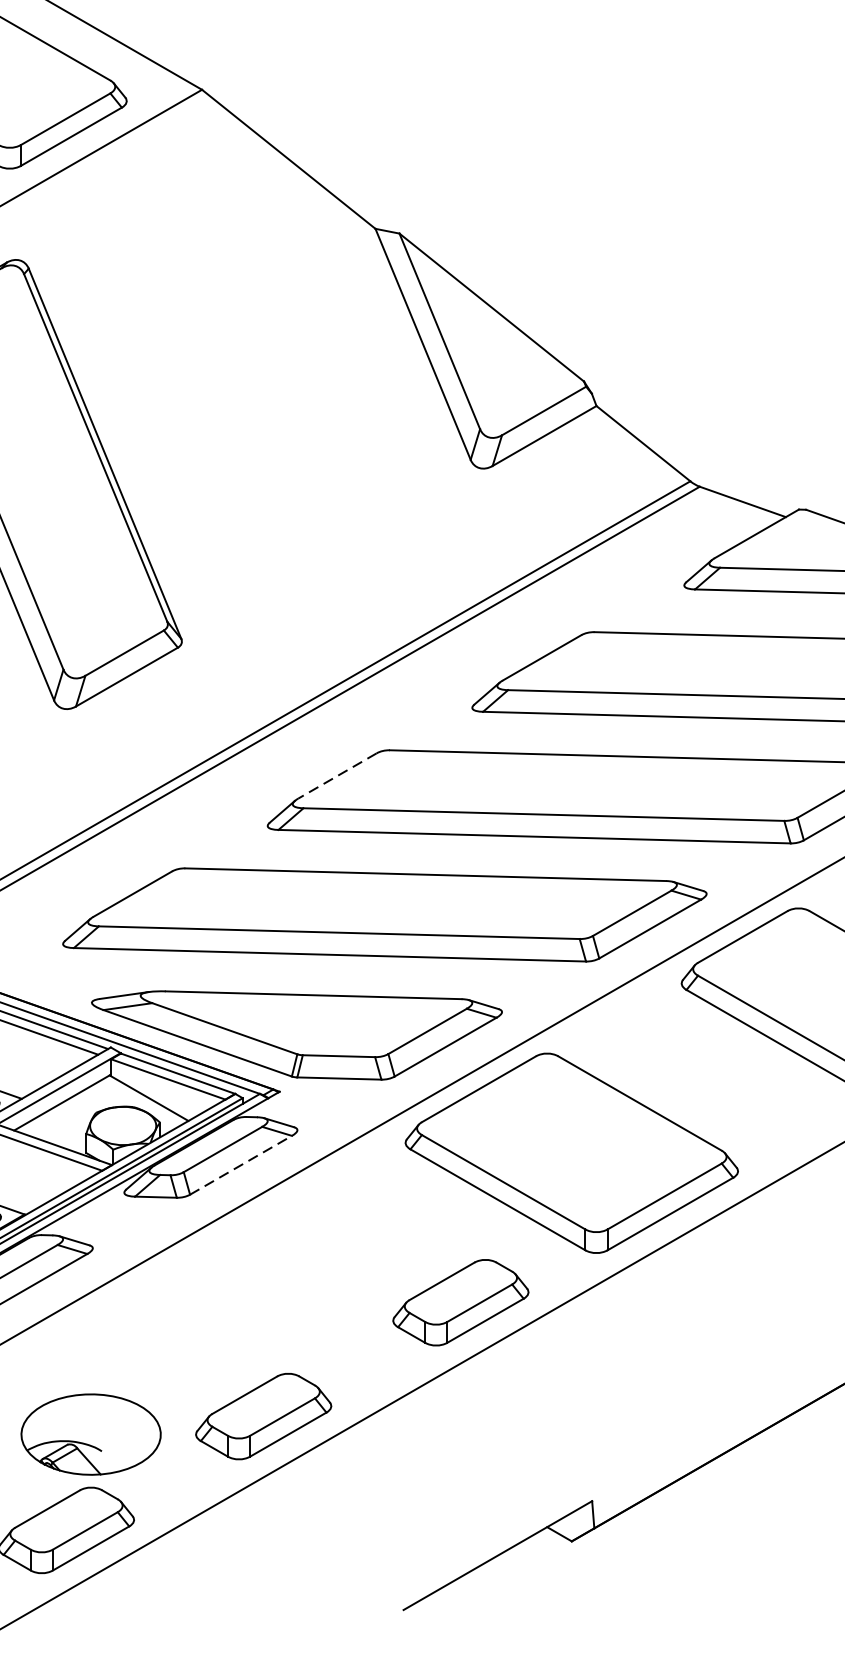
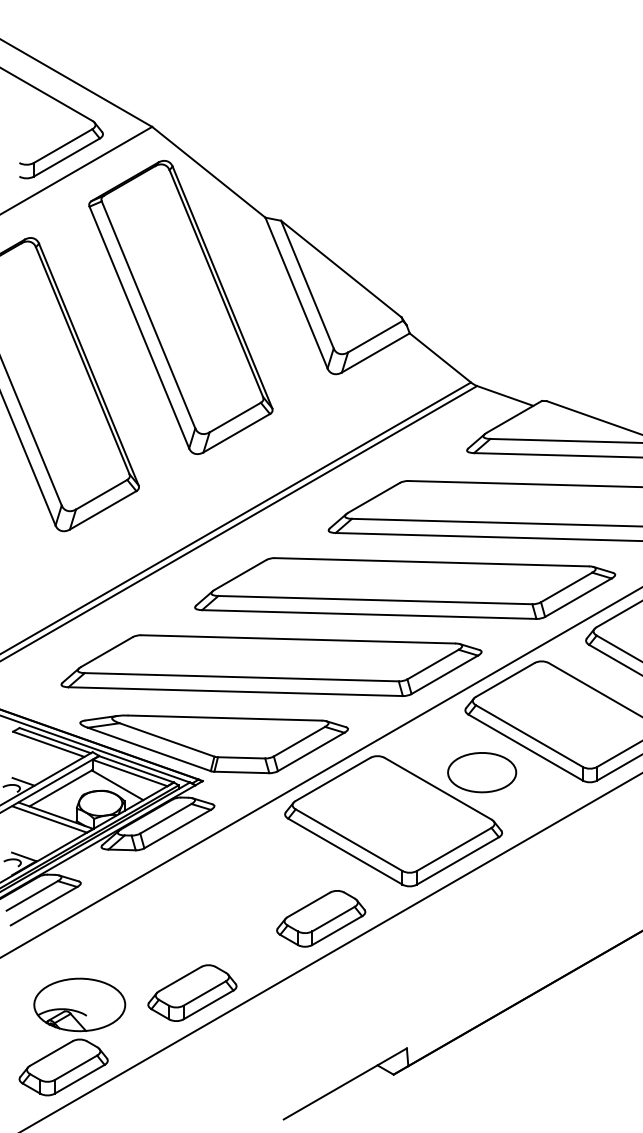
part: (245, 366) -> (180, 307), added
line: (337, 775) -> (240, 574), dashed -> solid
part: (707, 1078) -> (482, 772), added
line: (242, 1164) -> (178, 828), dashed -> solid

